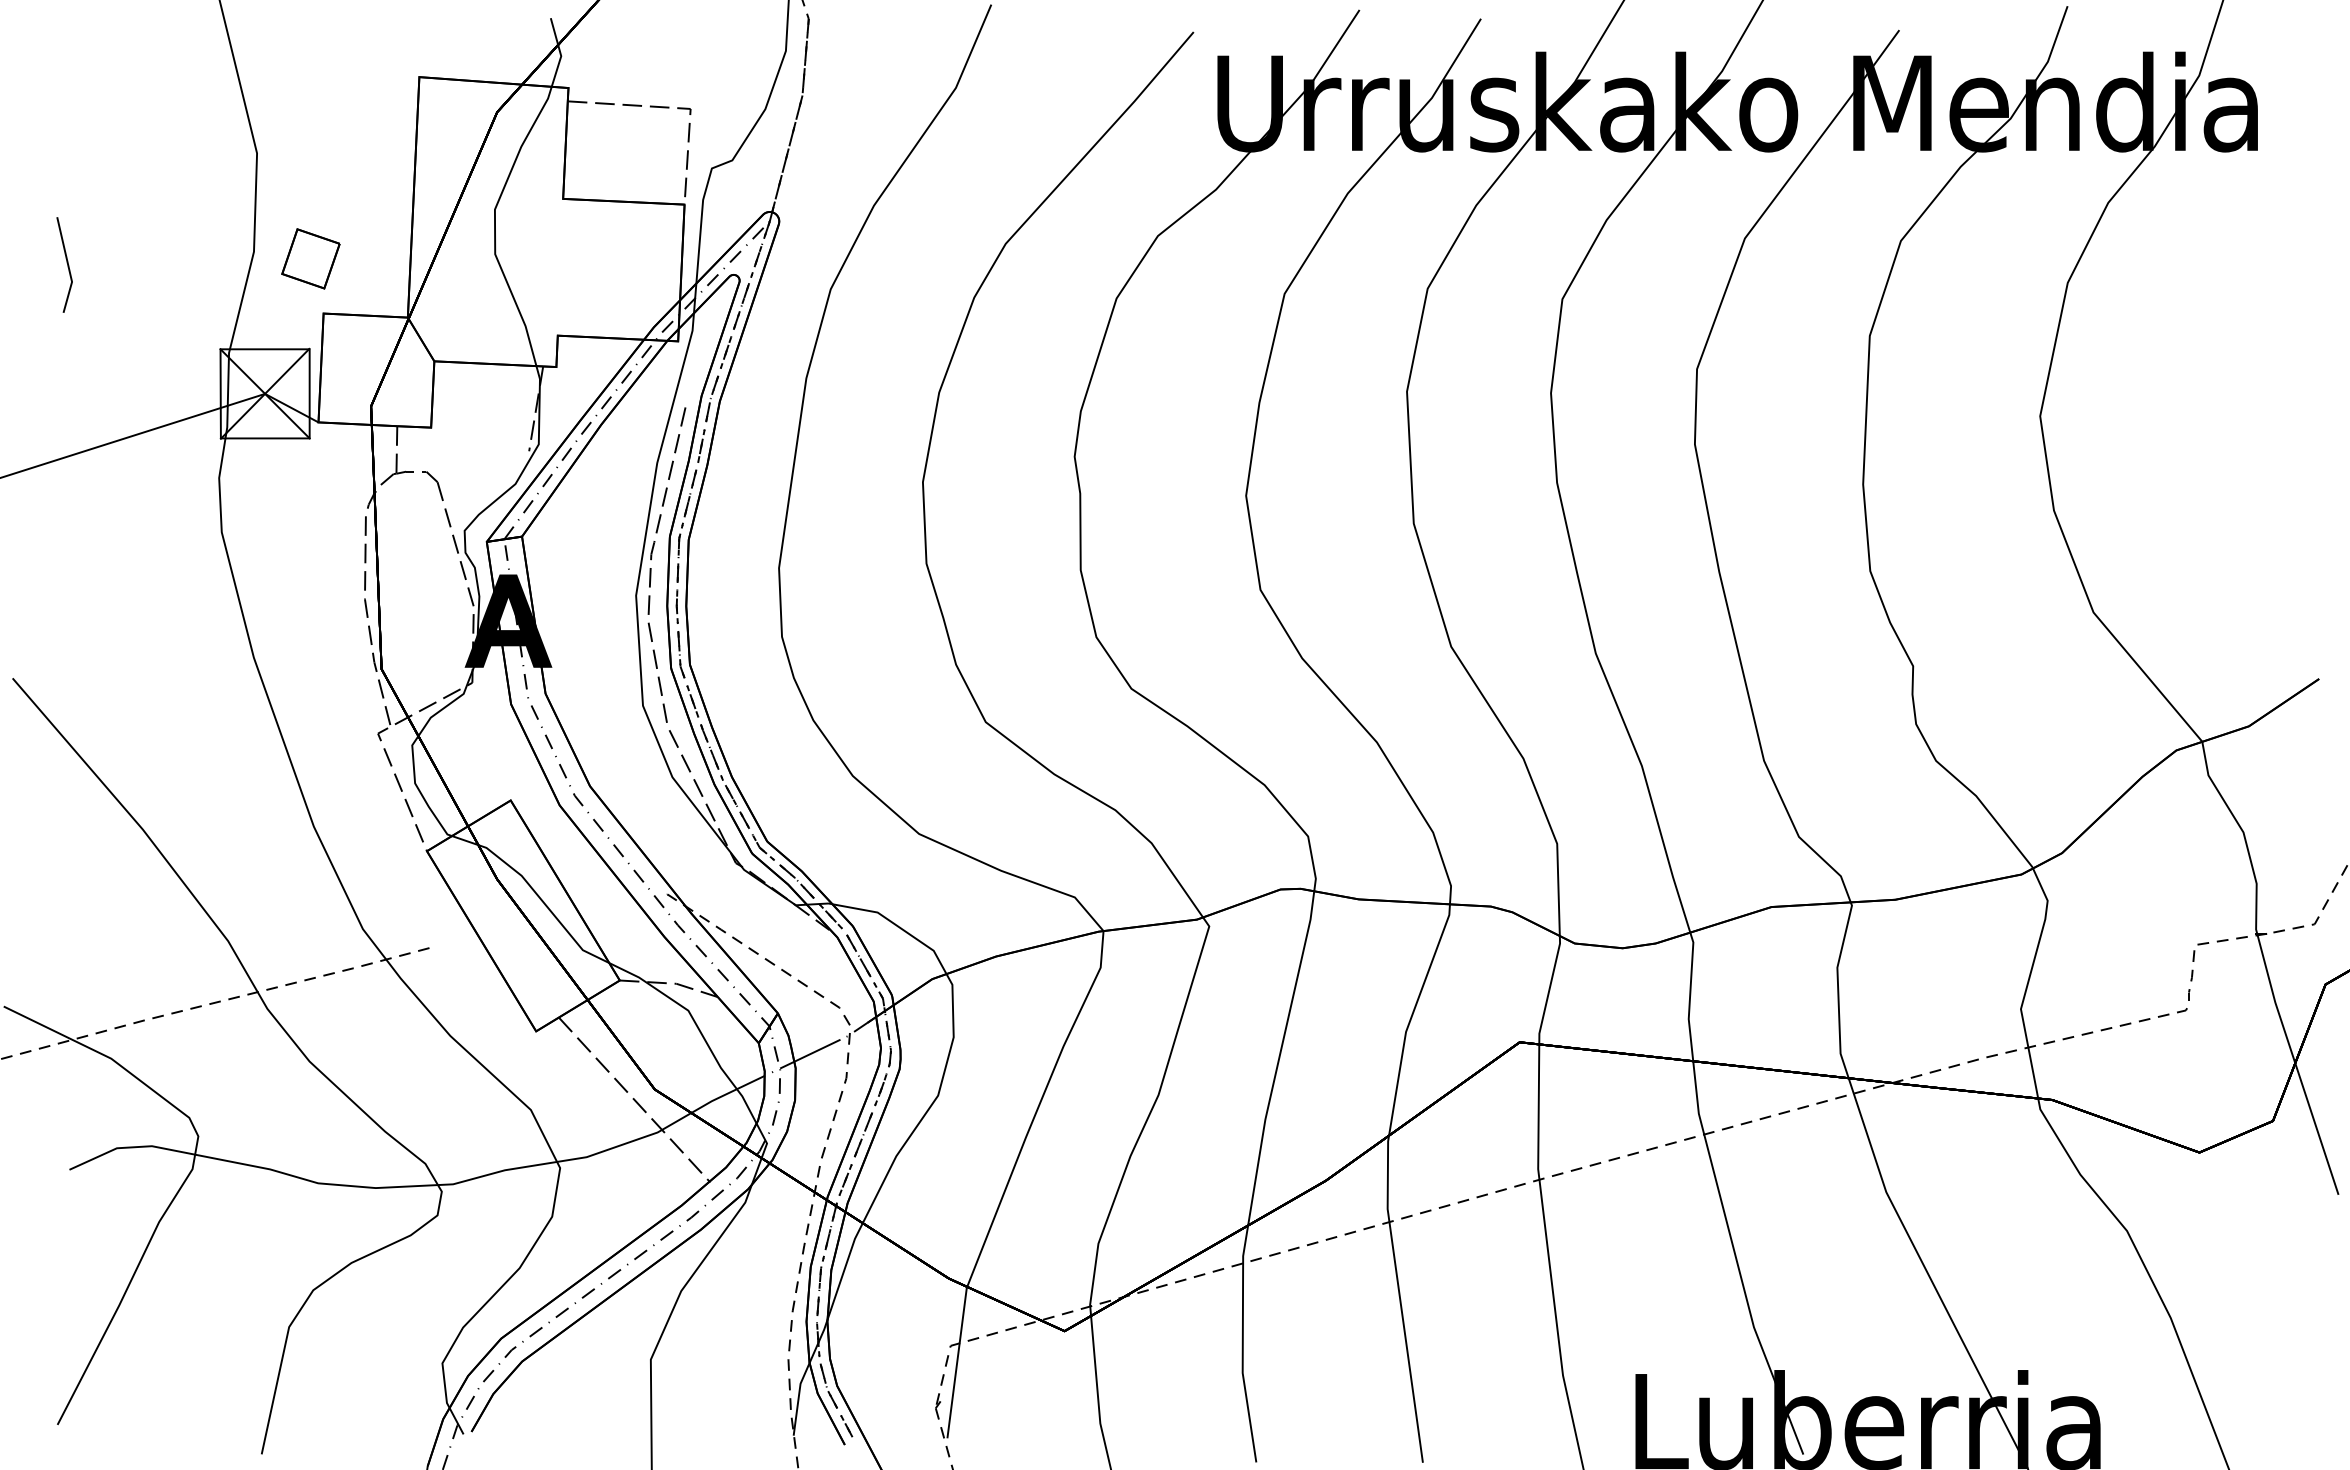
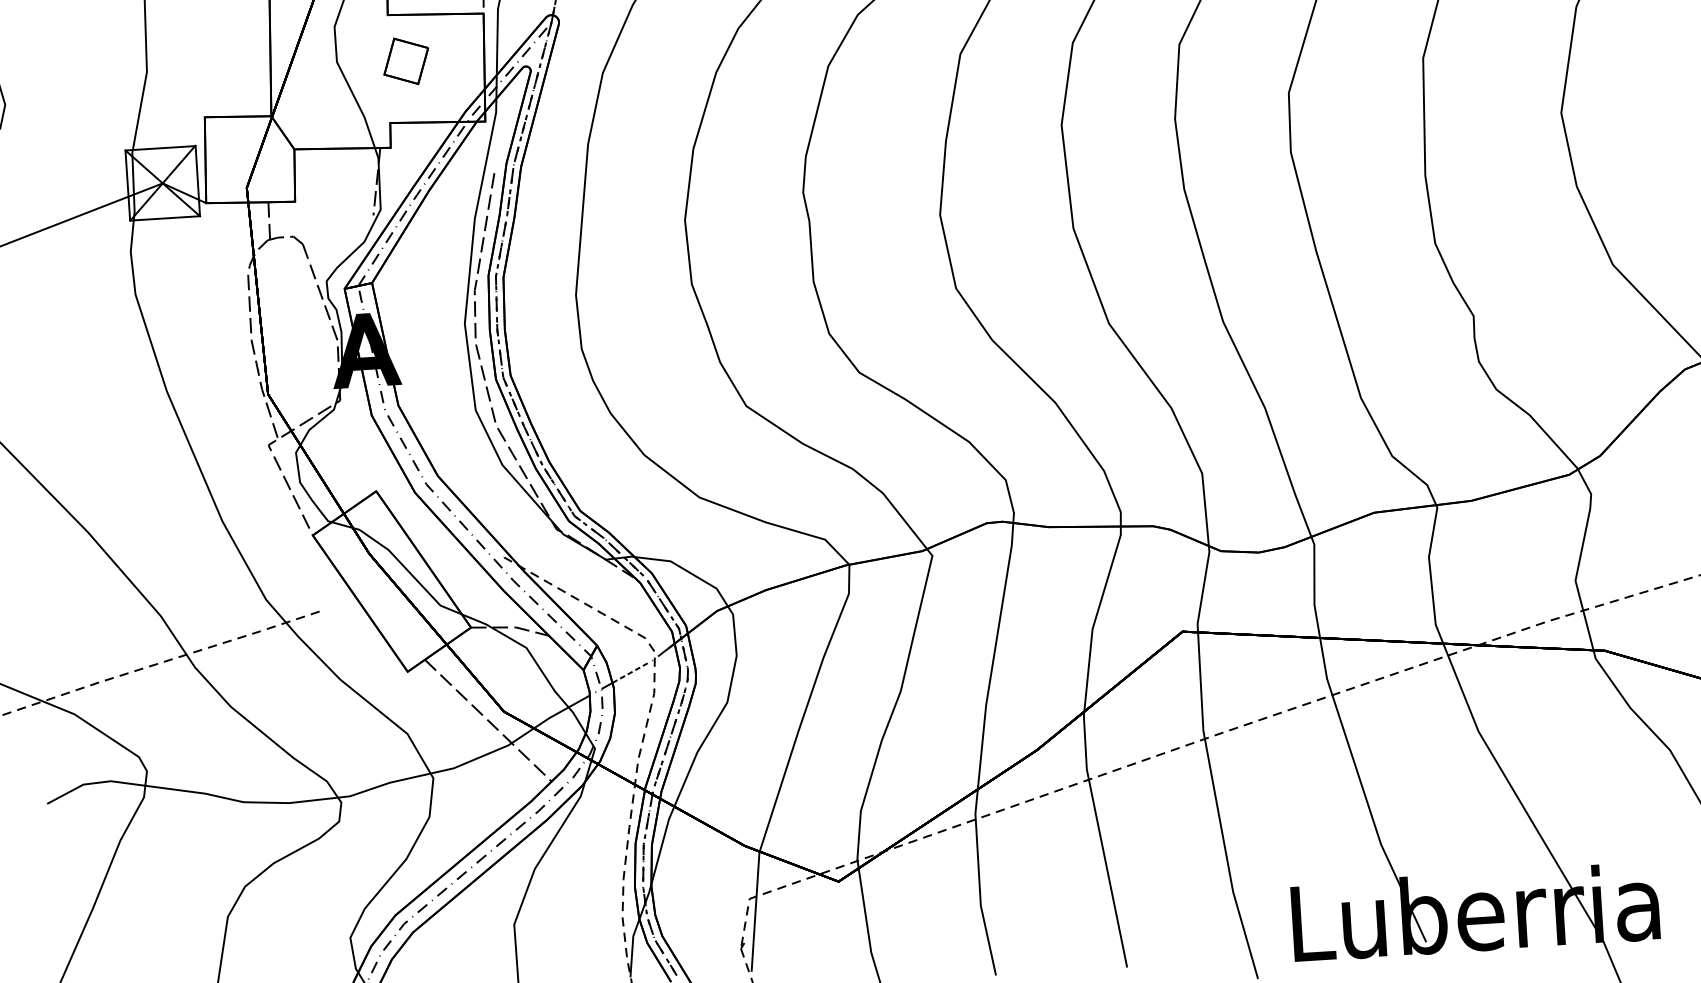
part: (310, 258) -> (405, 61), moved
line: (817, 1050) -> (630, 672), solid -> dashed

